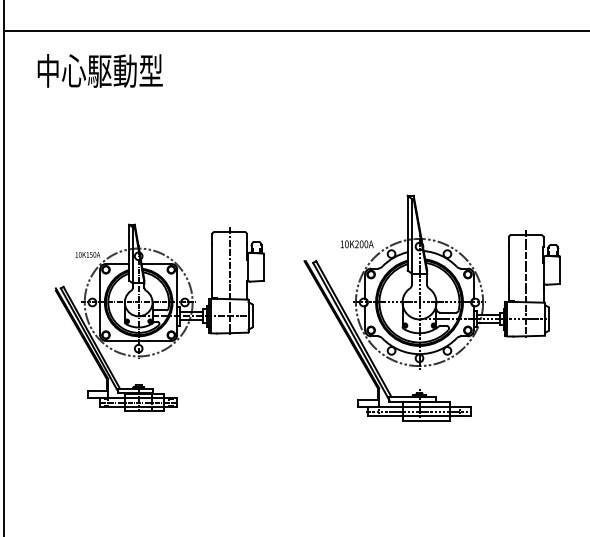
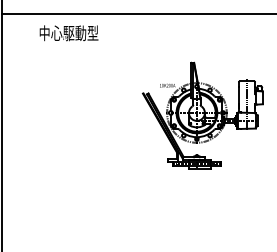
text: (98, 71) -> (68, 33), moved
part: (431, 307) -> (202, 115), moved
part: (158, 316) -> (74, 148), removed

